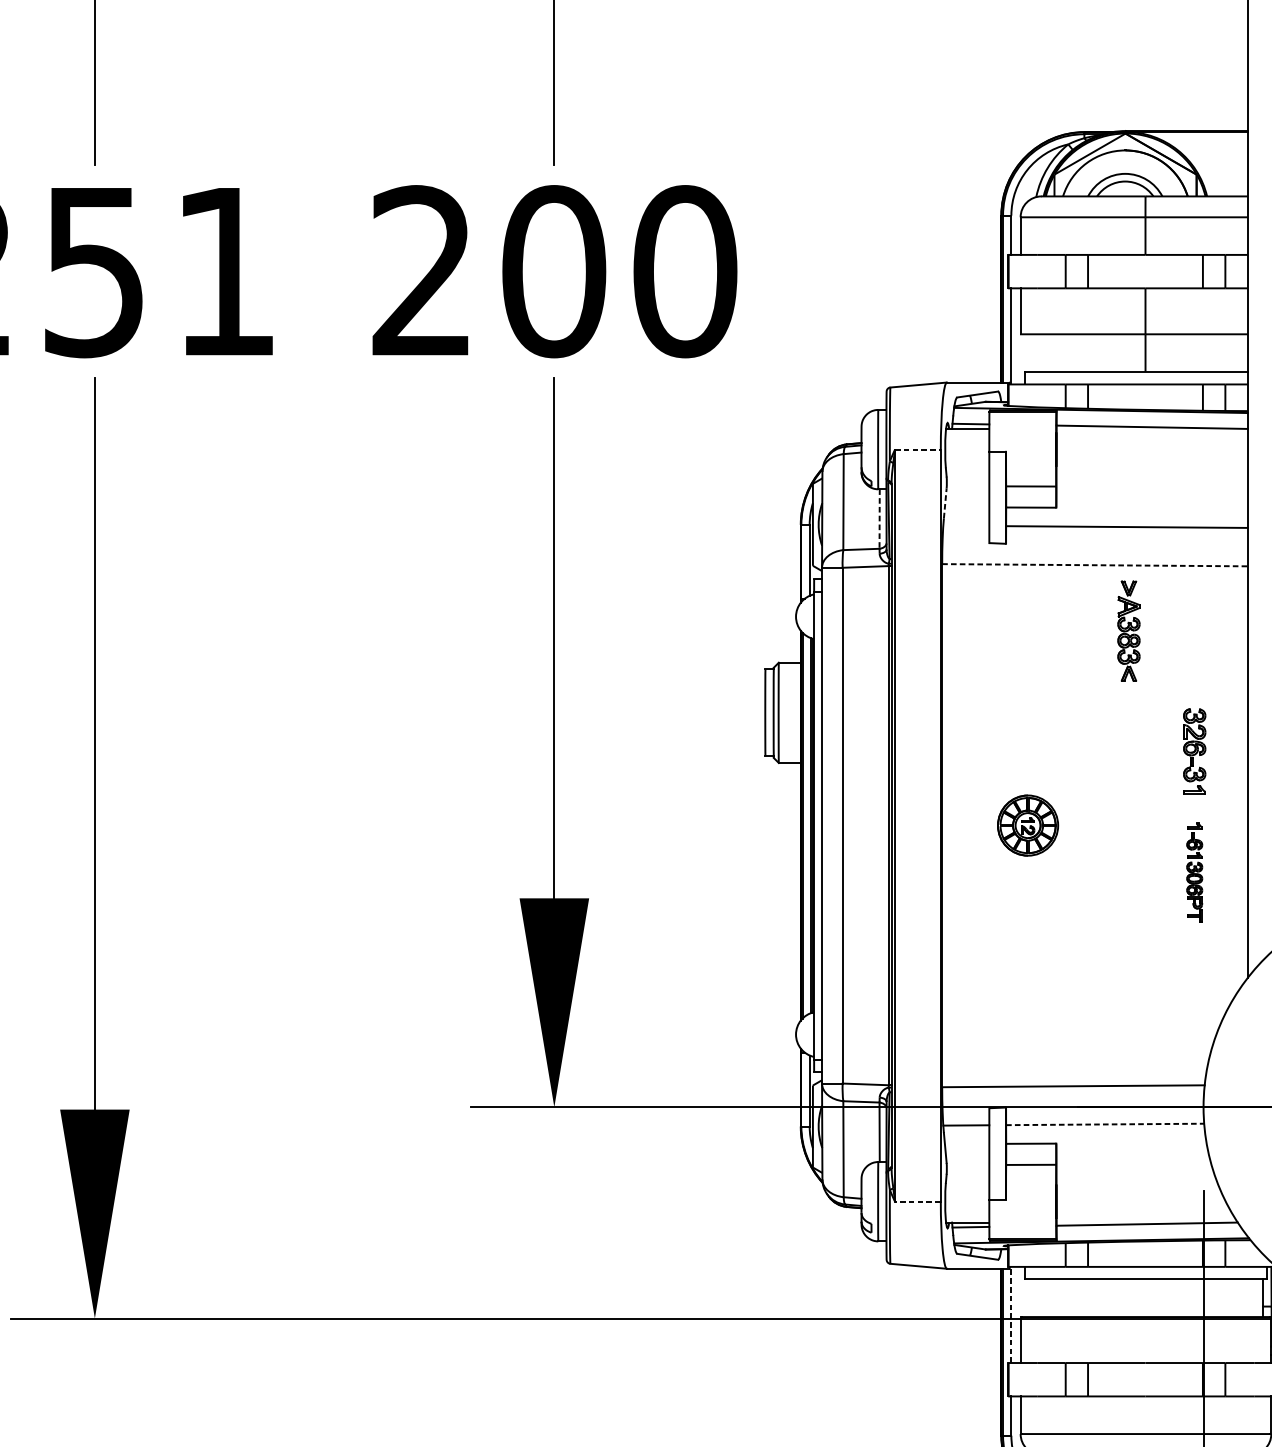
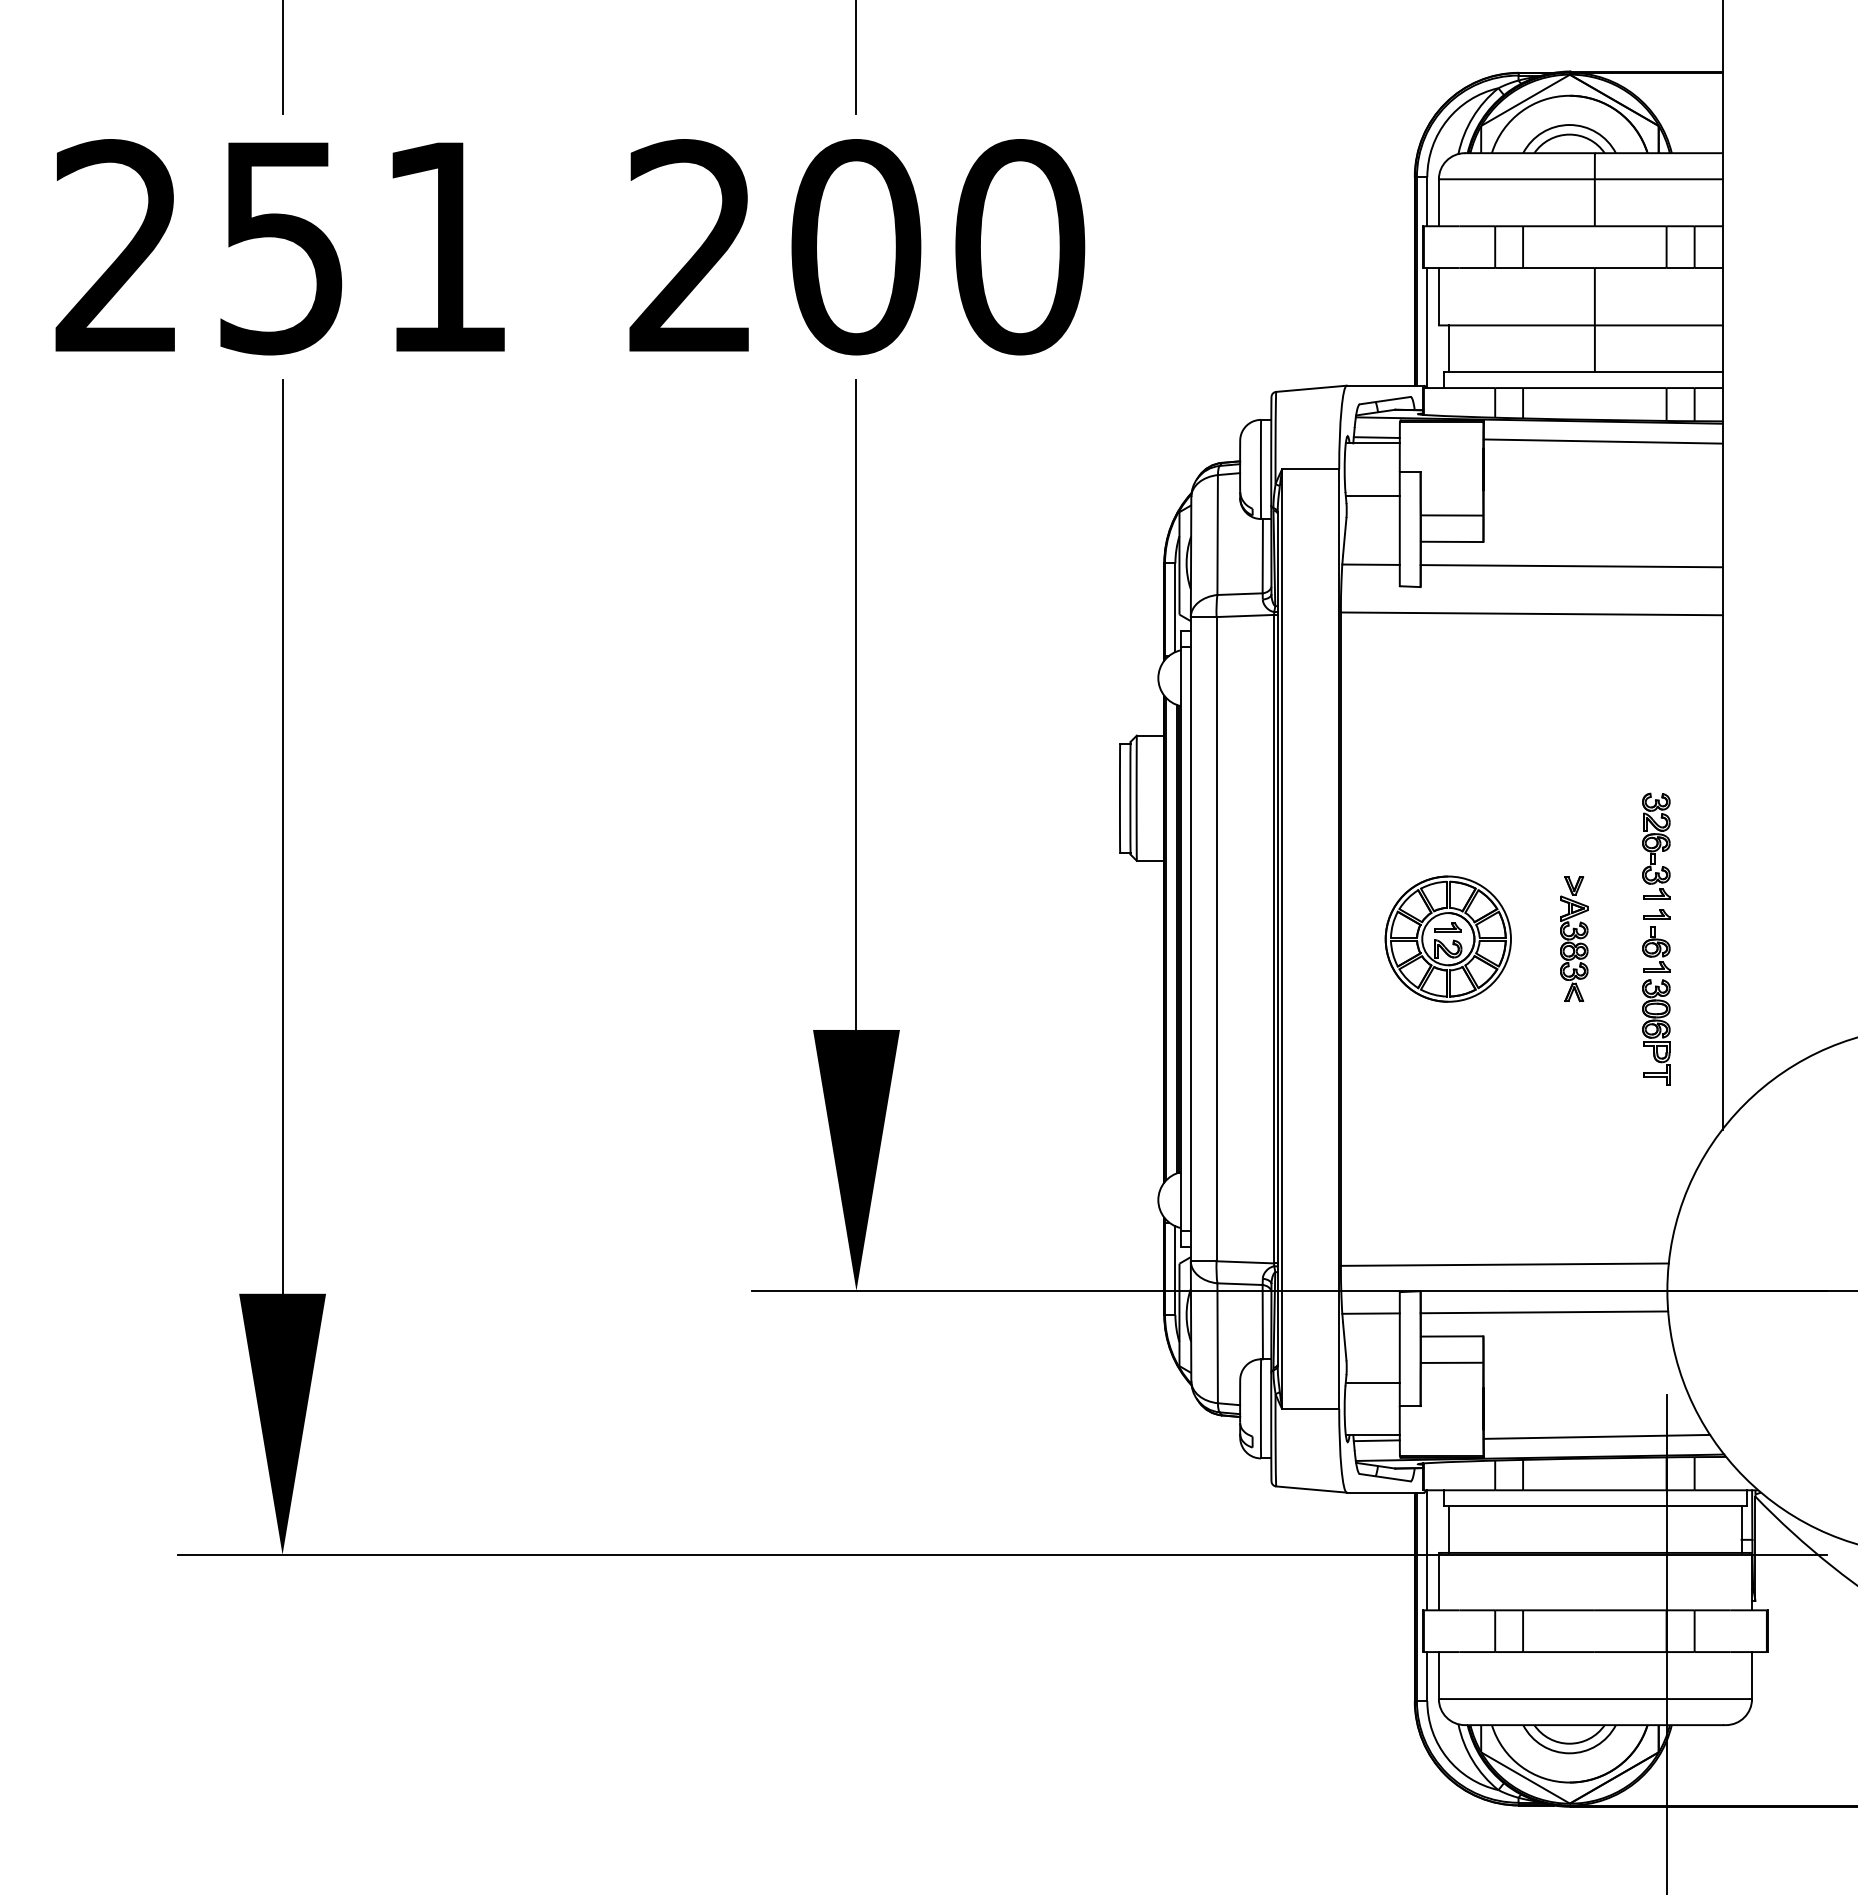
line: (1029, 352) -> (1449, 348), added
line: (917, 449) -> (1310, 469), dashed -> solid
line: (967, 470) -> (1372, 495), added
line: (945, 503) -> (1344, 536), dashed -> solid
line: (879, 519) -> (1262, 556), dashed -> solid
line: (965, 525) -> (1370, 564), added
line: (1094, 564) -> (1531, 613), dashed -> solid
part: (1129, 631) -> (1574, 939), moved
part: (1027, 825) -> (1447, 938), size x1.67
part: (1194, 872) -> (1656, 997), size x1.43
line: (1105, 1124) -> (1544, 1312), dashed -> solid
line: (967, 1180) -> (1372, 1382), added
line: (917, 1201) -> (1310, 1408), dashed -> solid
line: (1029, 1297) -> (1449, 1528), added
line: (1011, 1314) -> (1427, 1549), dashed -> solid

